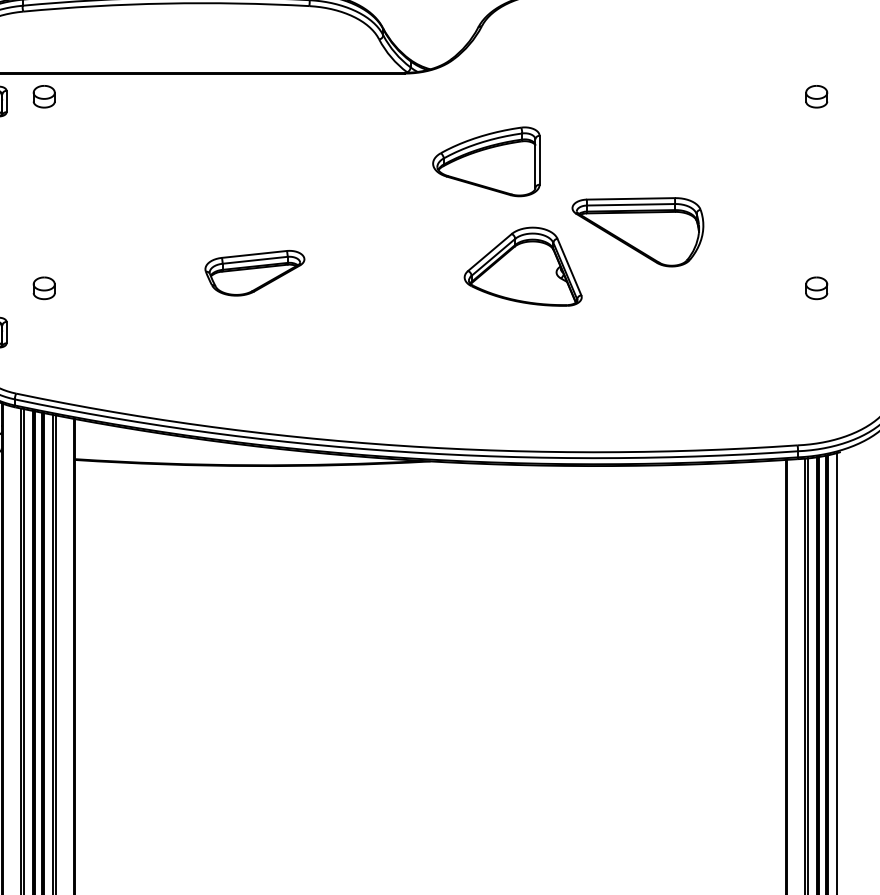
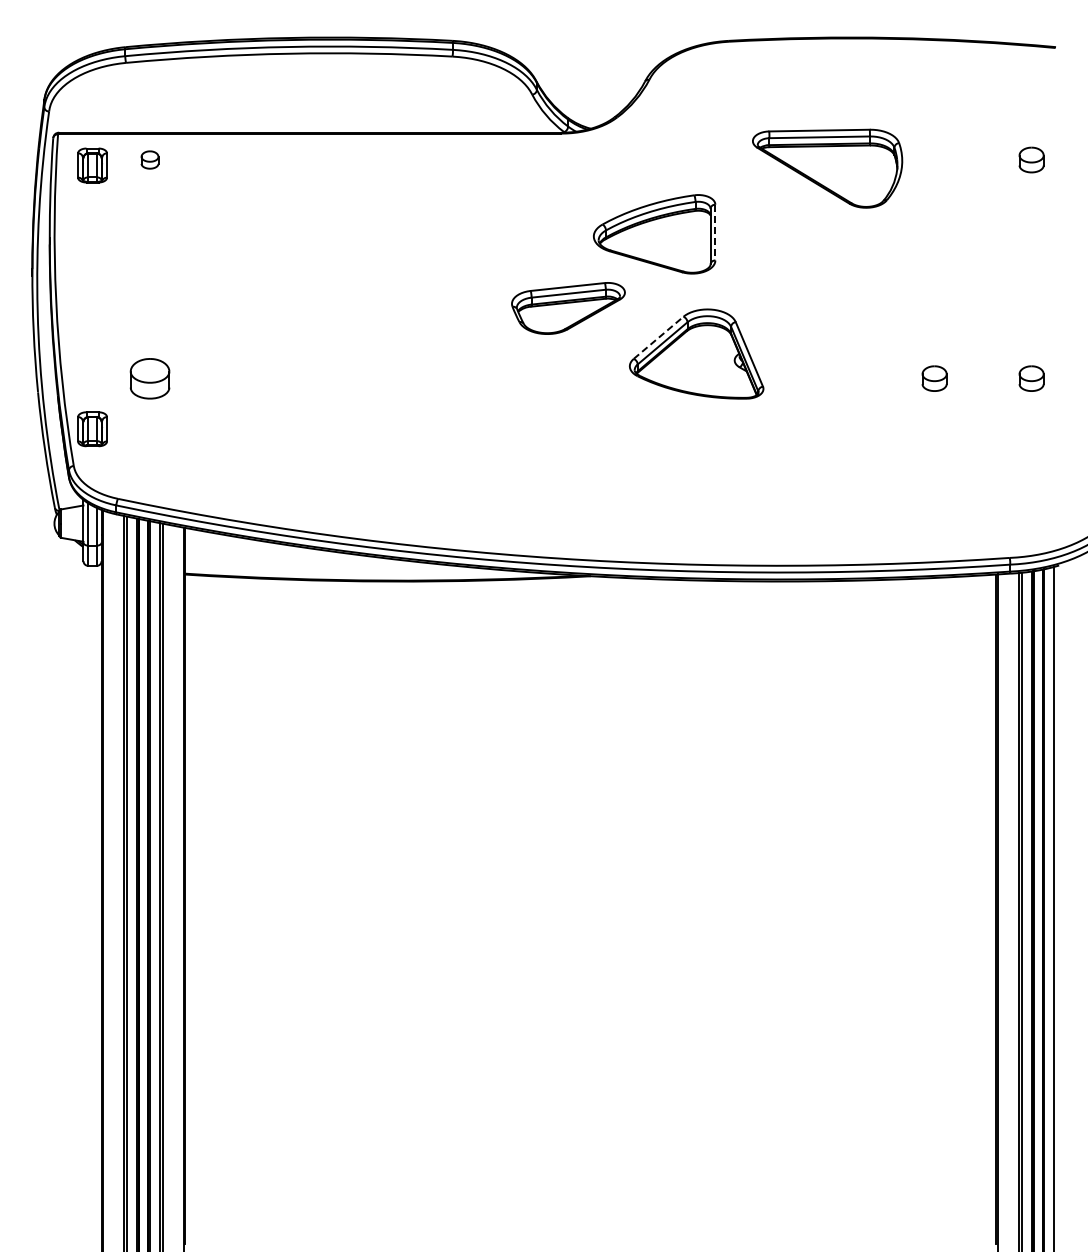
part: (43, 96) -> (149, 159), size x0.7
line: (539, 160) -> (715, 232), solid -> dashed
part: (637, 232) -> (827, 168), moved
line: (489, 252) -> (658, 337), solid -> dashed
part: (254, 273) -> (568, 308), moved
part: (43, 288) -> (149, 378), size x1.6
part: (731, 288) -> (934, 378), added

